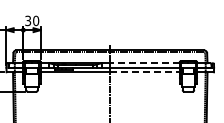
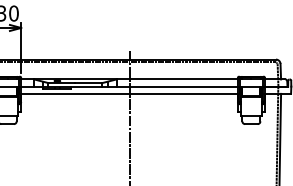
line: (145, 63) -> (184, 79), dashed -> solid
line: (145, 72) -> (184, 93), dashed -> solid

